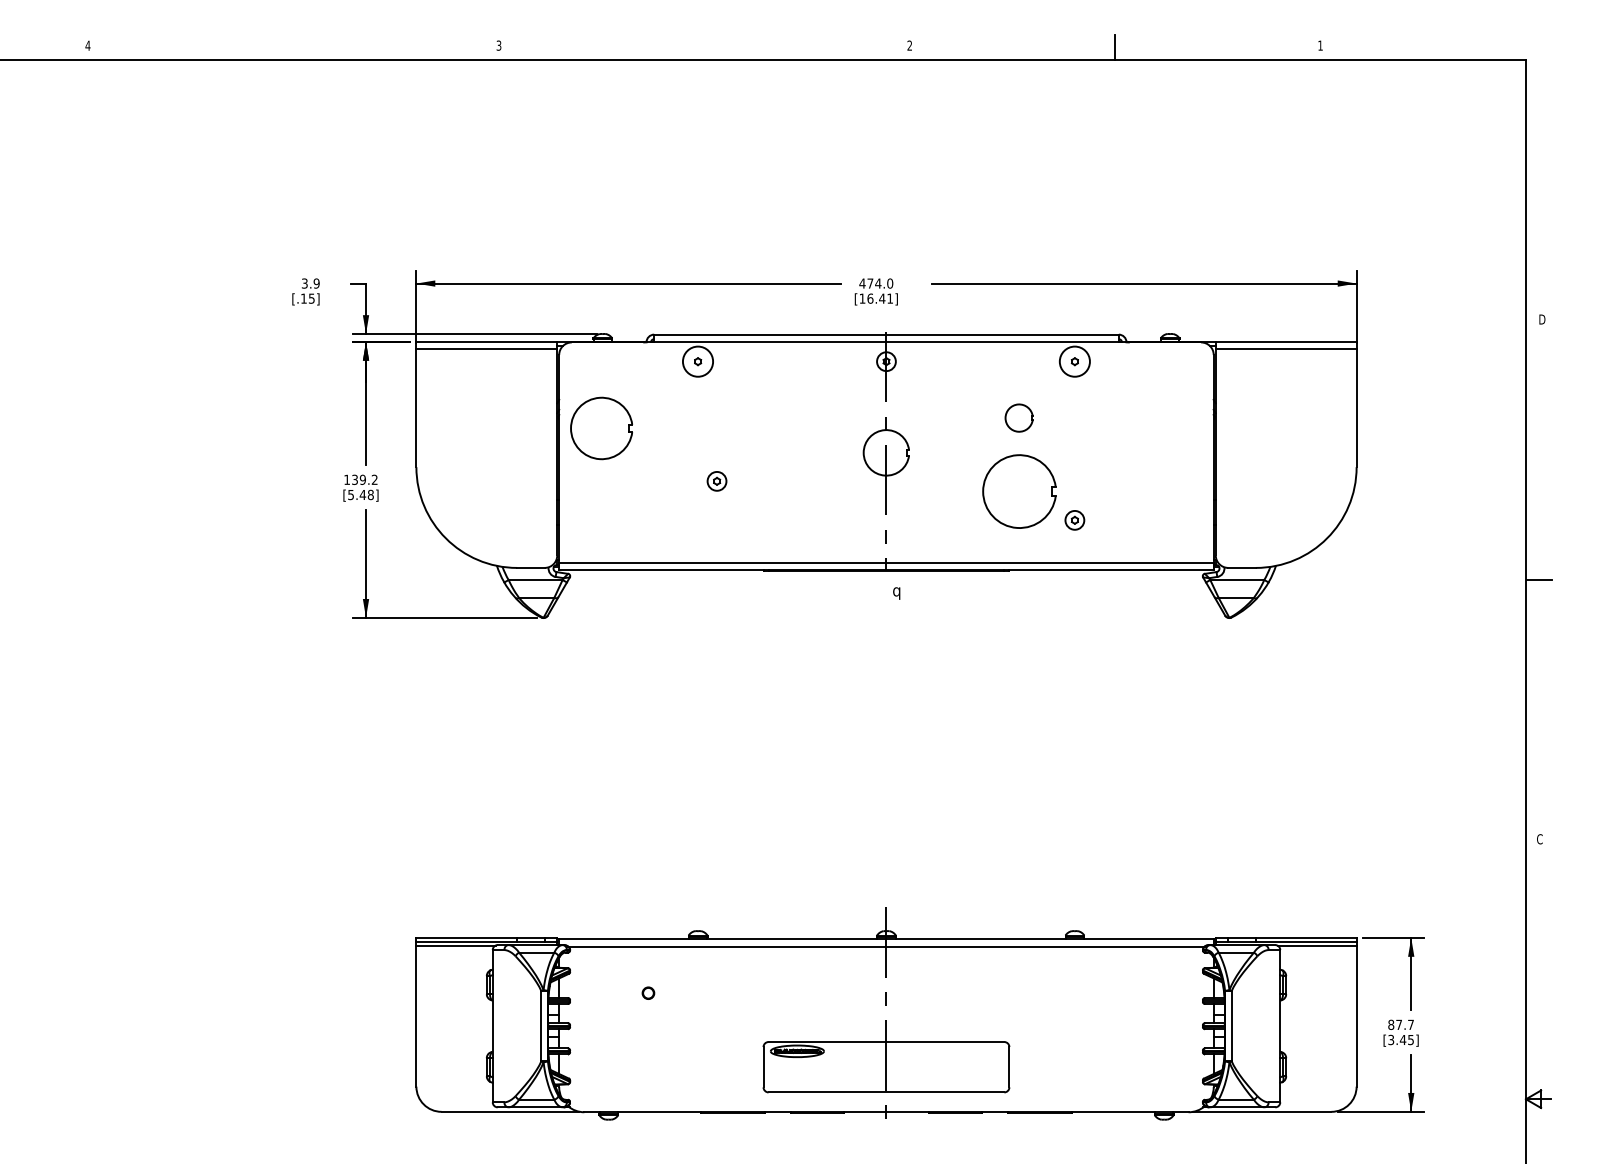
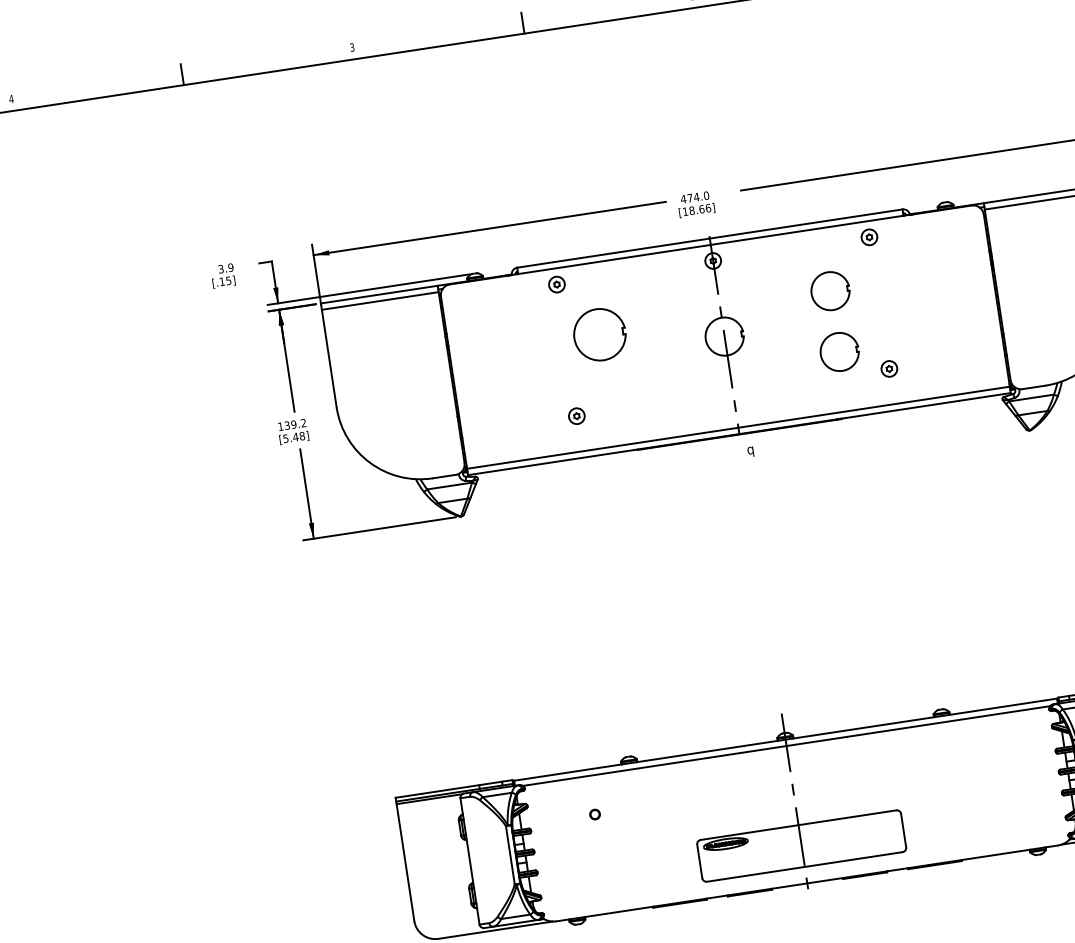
line: (293, 47) -> (182, 74), added
line: (704, 47) -> (522, 23), added
text: (880, 298) -> (700, 209), [16.41] -> [18.66]
circle: (697, 361) -> (556, 284), size x0.62
circle: (1074, 361) -> (869, 237), size x0.62
part: (1018, 417) -> (829, 290), size x1.67
part: (601, 428) -> (599, 334), moved
part: (716, 481) -> (576, 416), moved
part: (1018, 491) -> (838, 352), size x0.62

